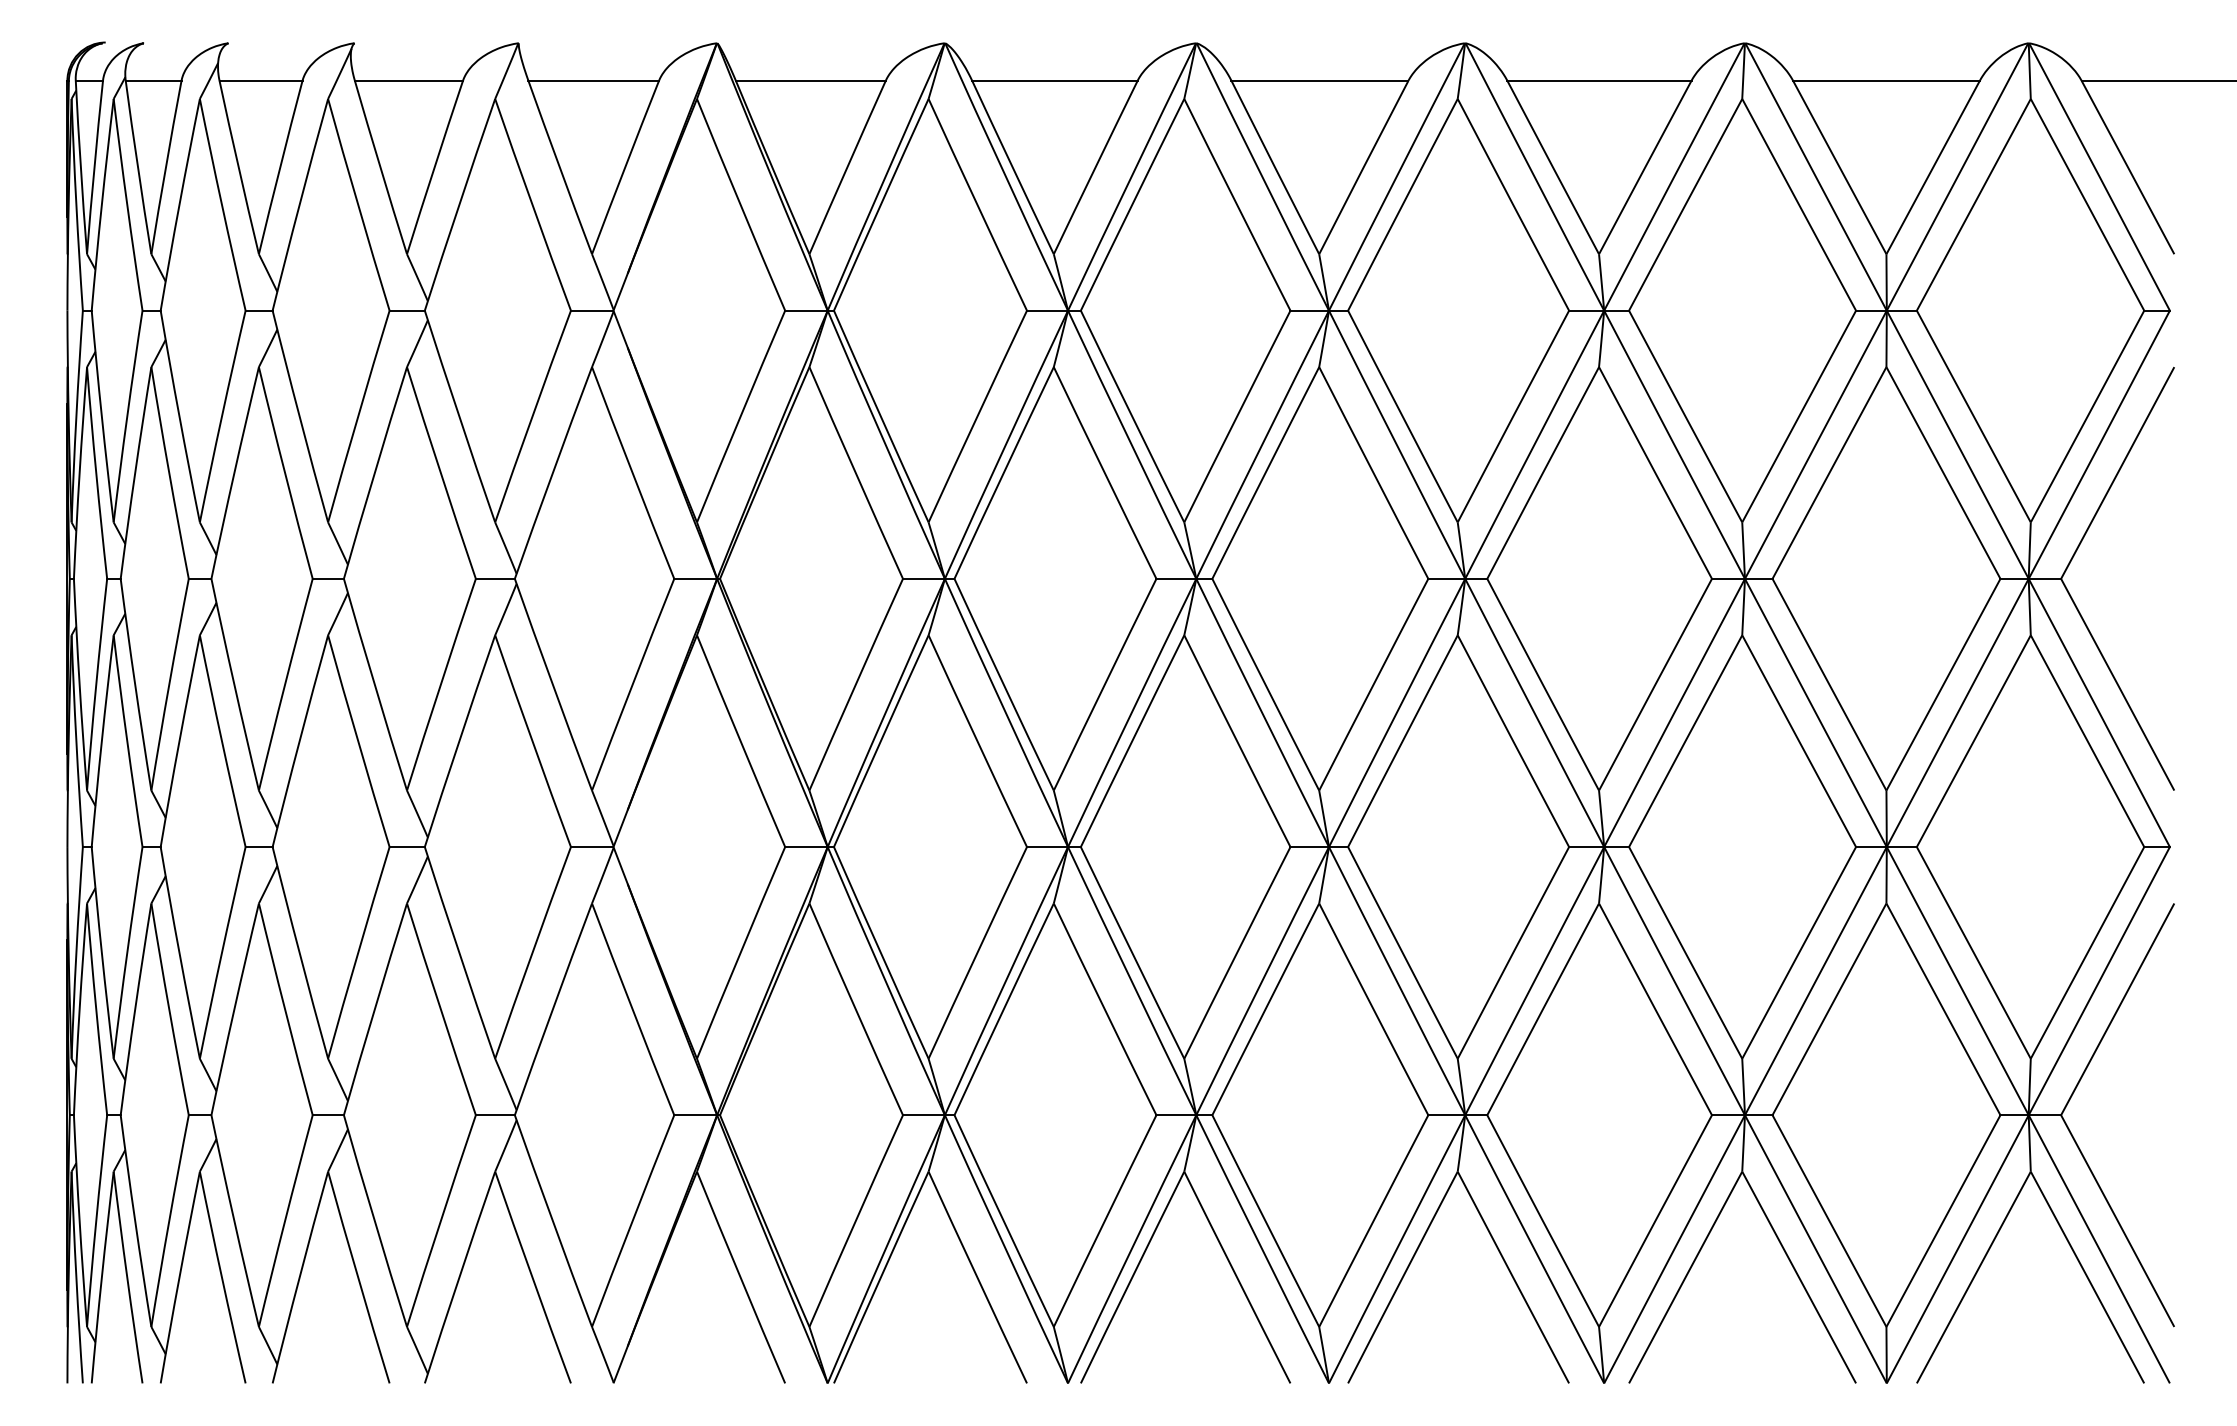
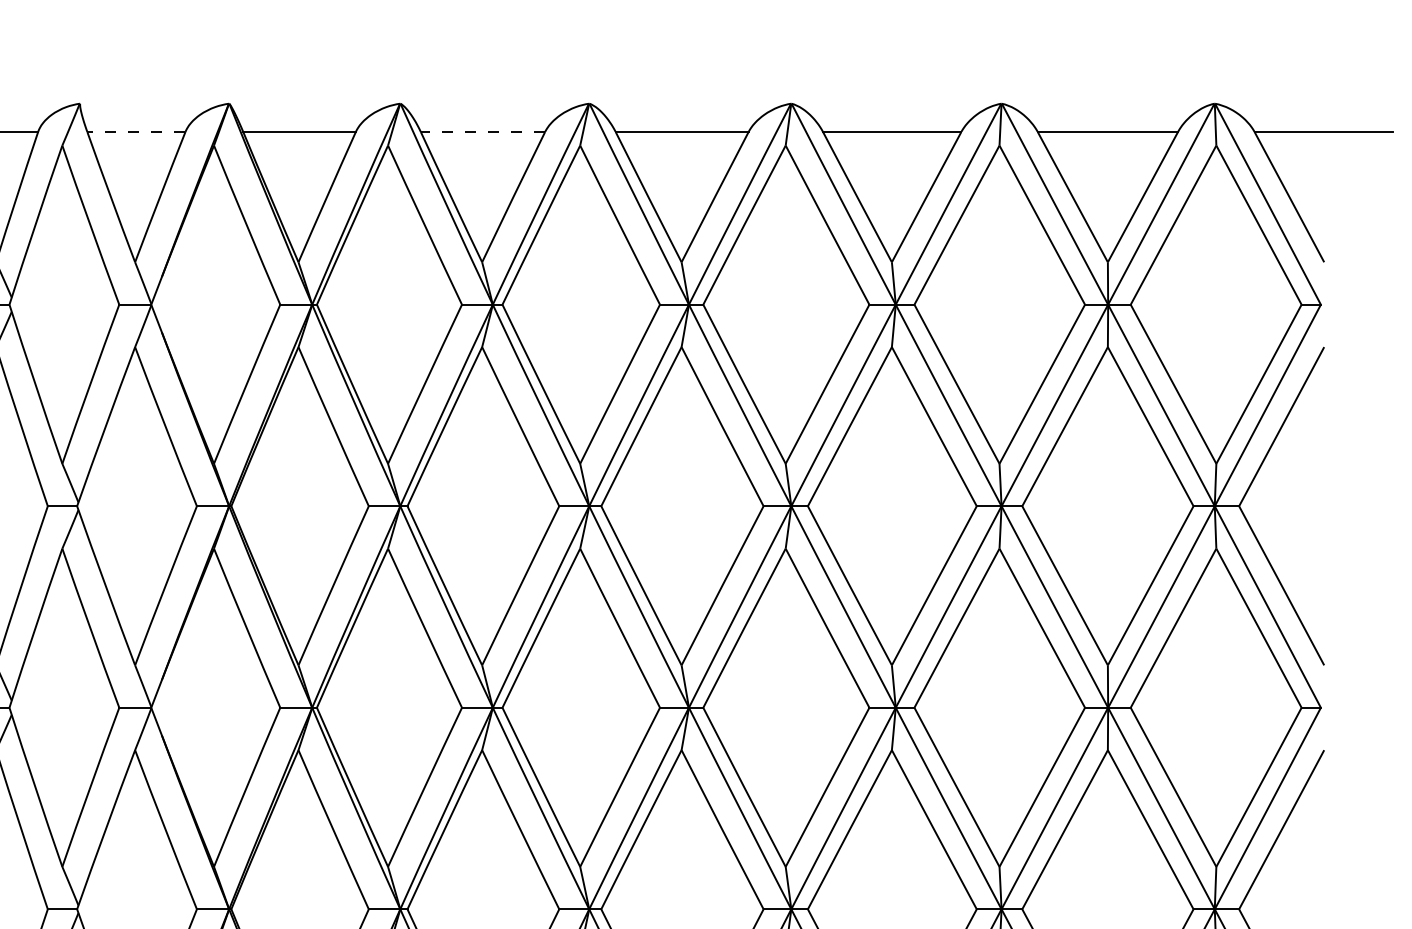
line: (593, 80) -> (136, 131), solid -> dashed
line: (1054, 80) -> (482, 131), solid -> dashed

